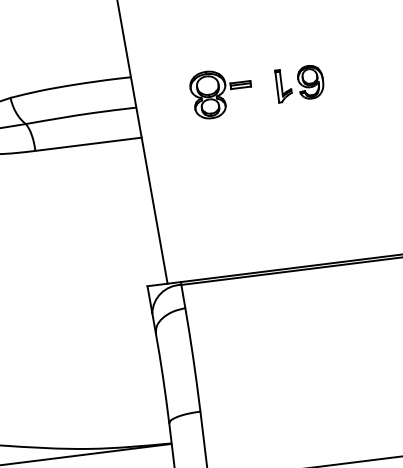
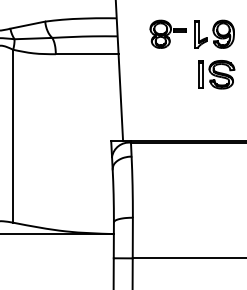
part: (299, 82) -> (214, 33), size x1.43
part: (311, 151) -> (216, 74), added

